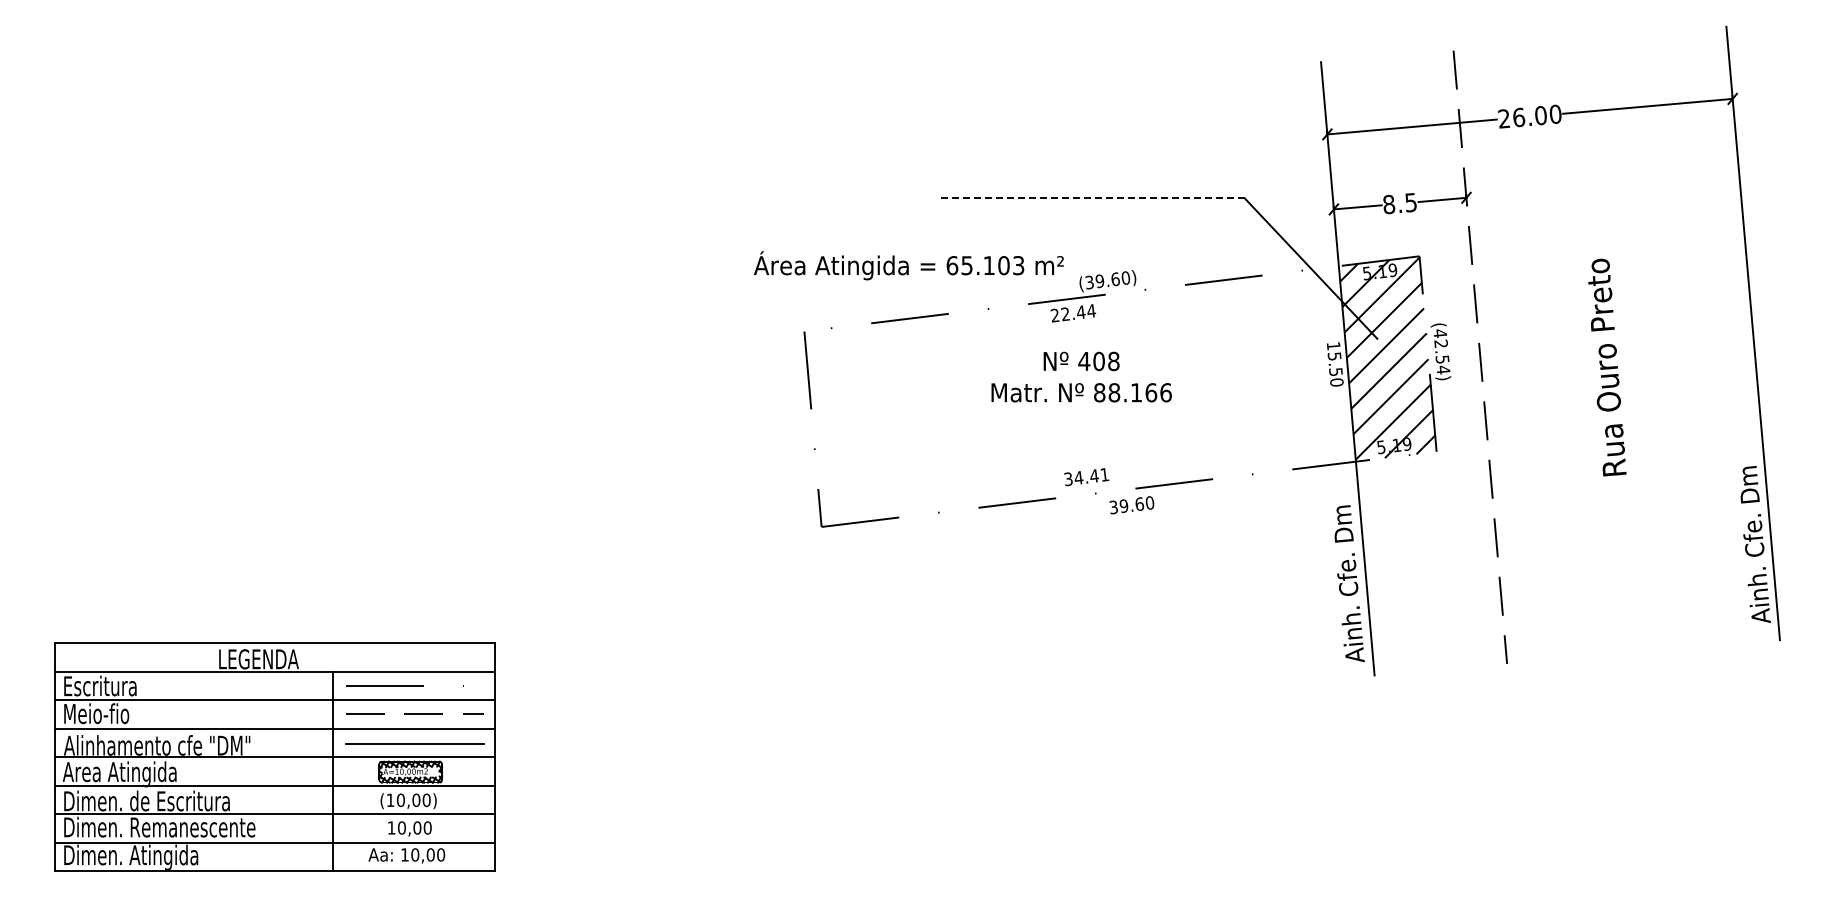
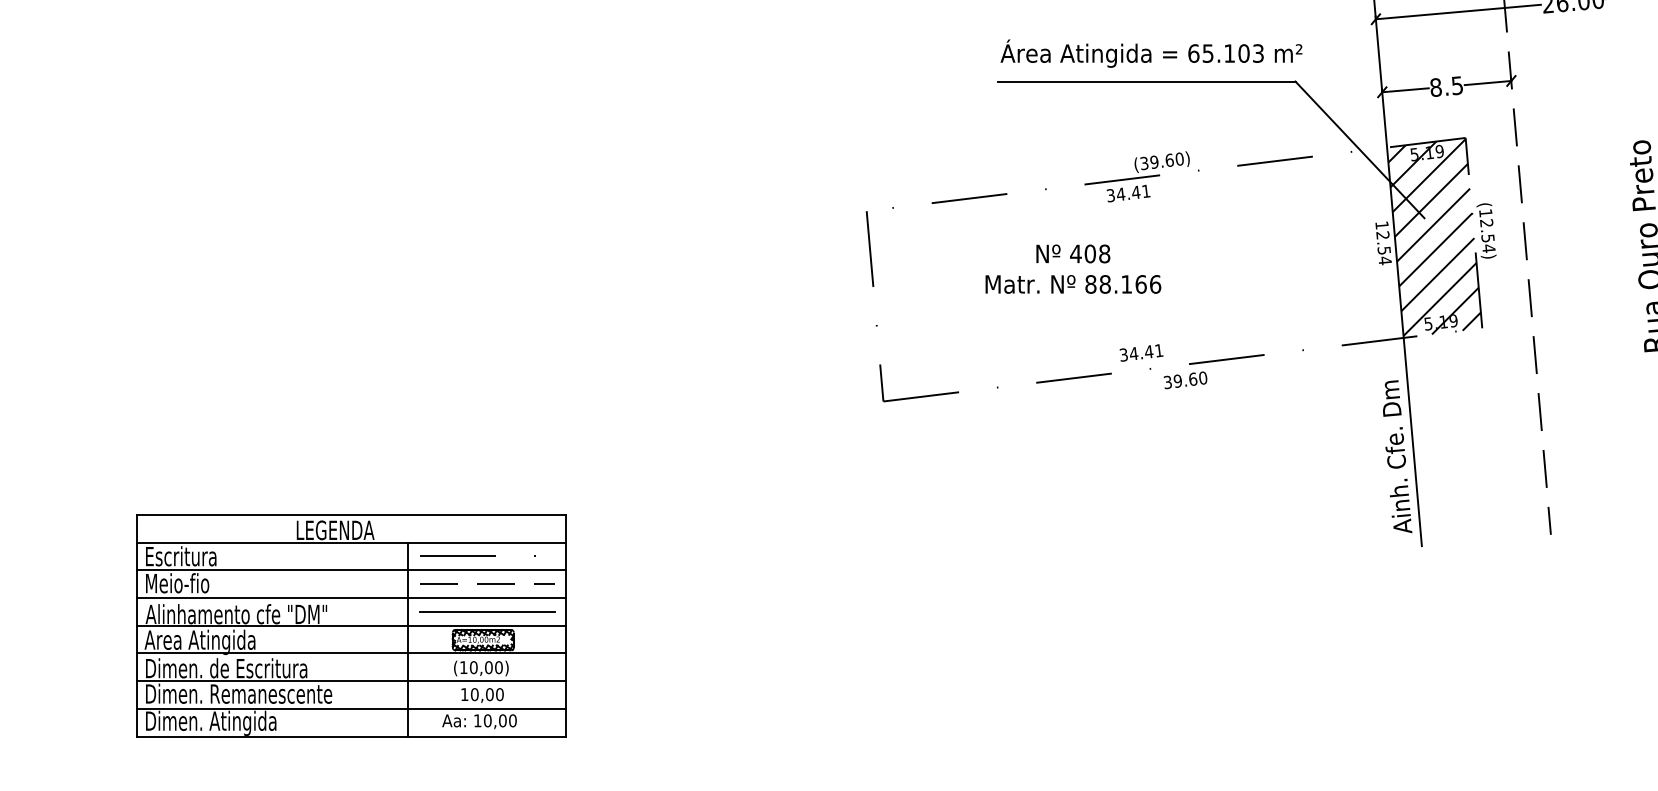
line: (1091, 198) -> (1146, 81), dashed -> solid
text: (908, 265) -> (1151, 53), moved
text: (1073, 313) -> (1128, 193), 22.44 -> 34.41
text: (1440, 333) -> (1486, 213), (42.54) -> (12.54)
text: (1335, 369) -> (1383, 248), 15.50 -> 12.54
text: (1081, 376) -> (1073, 268), moved

